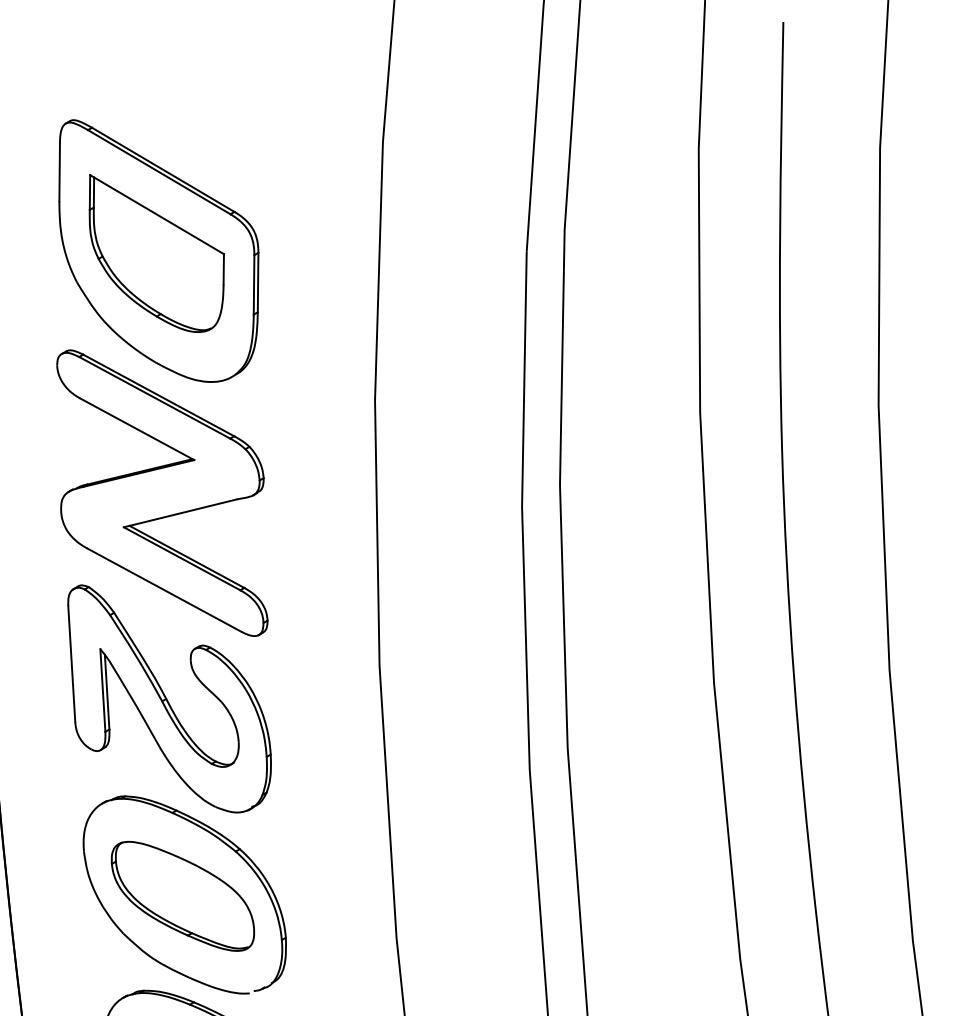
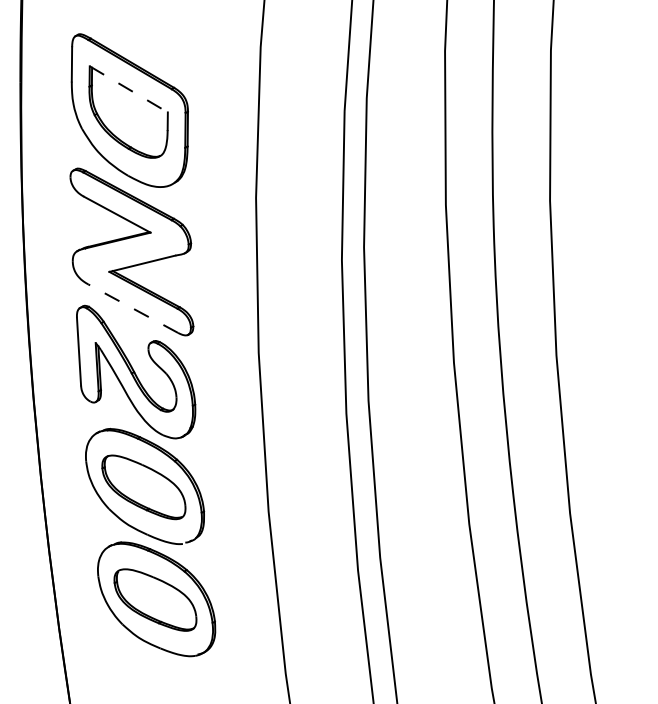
line: (158, 214) -> (129, 89), solid -> dashed
line: (163, 589) -> (132, 308), solid -> dashed

